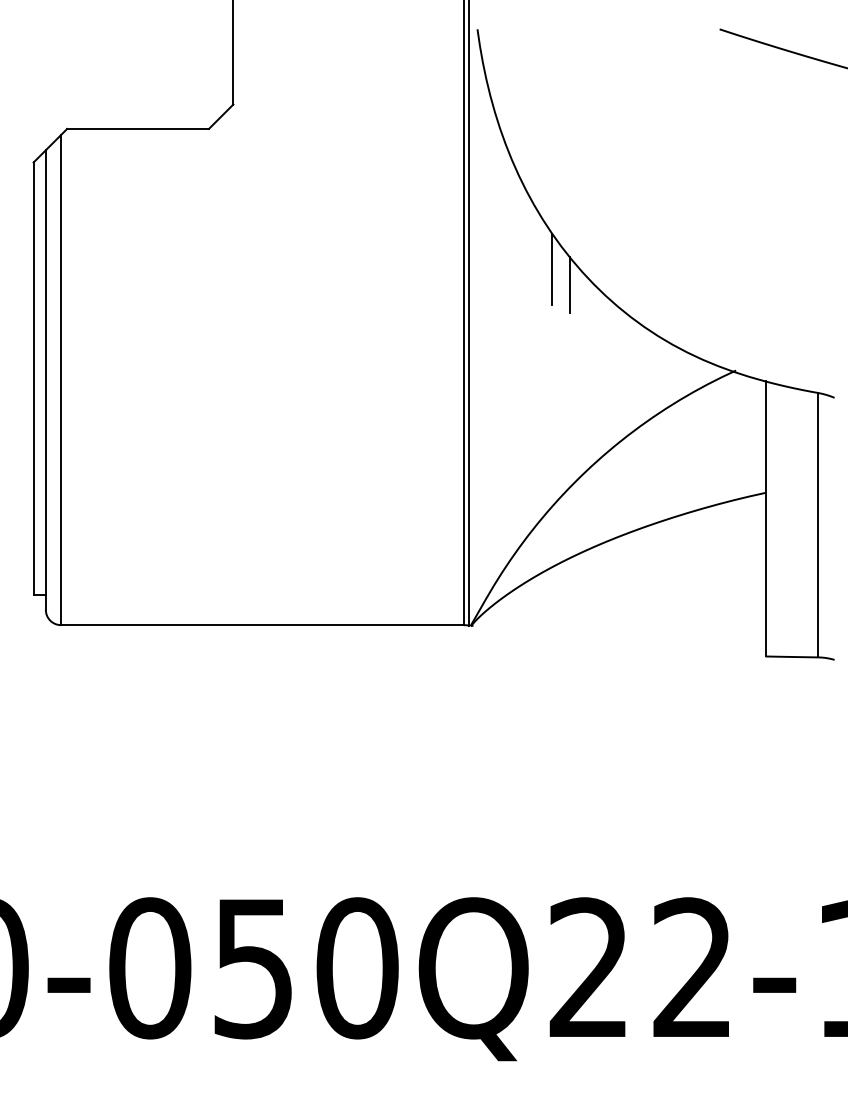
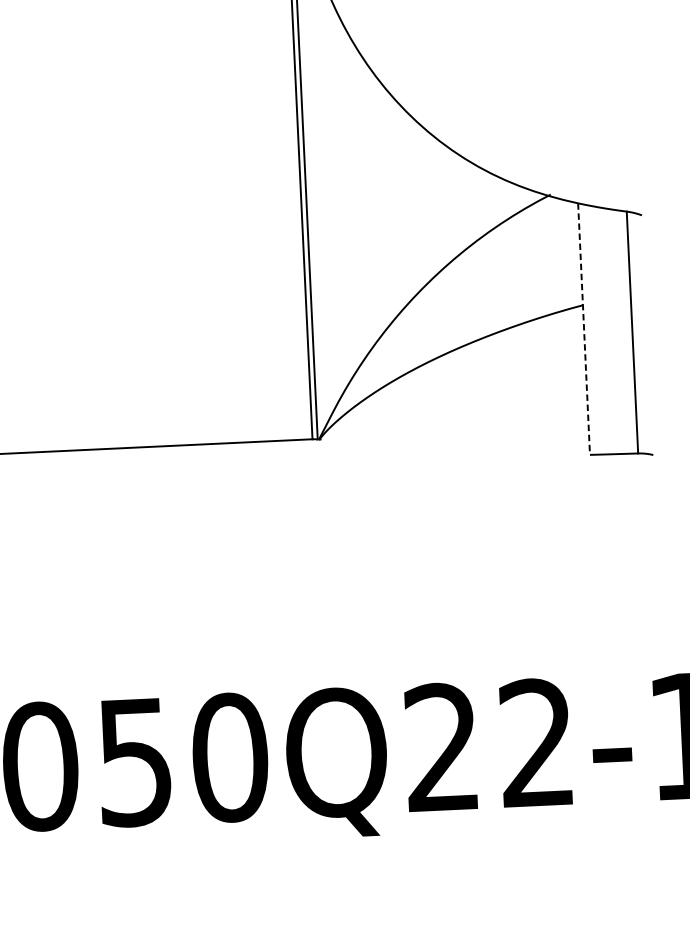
line: (552, 269) -> (378, 110), removed
line: (569, 284) -> (394, 123), removed
line: (765, 518) -> (584, 328), solid -> dashed

